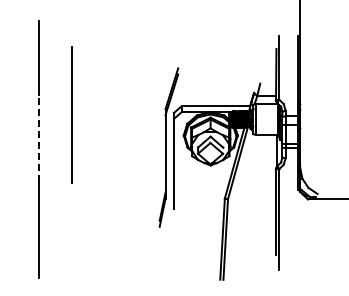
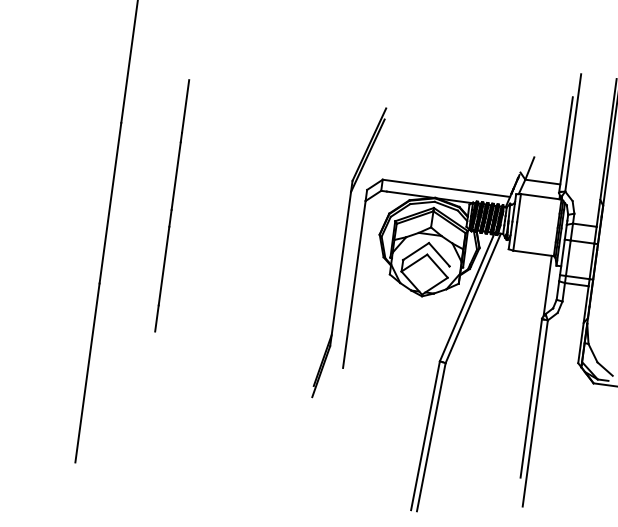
line: (71, 114) -> (172, 204), moved
line: (38, 137) -> (110, 201), dashed -> solid

